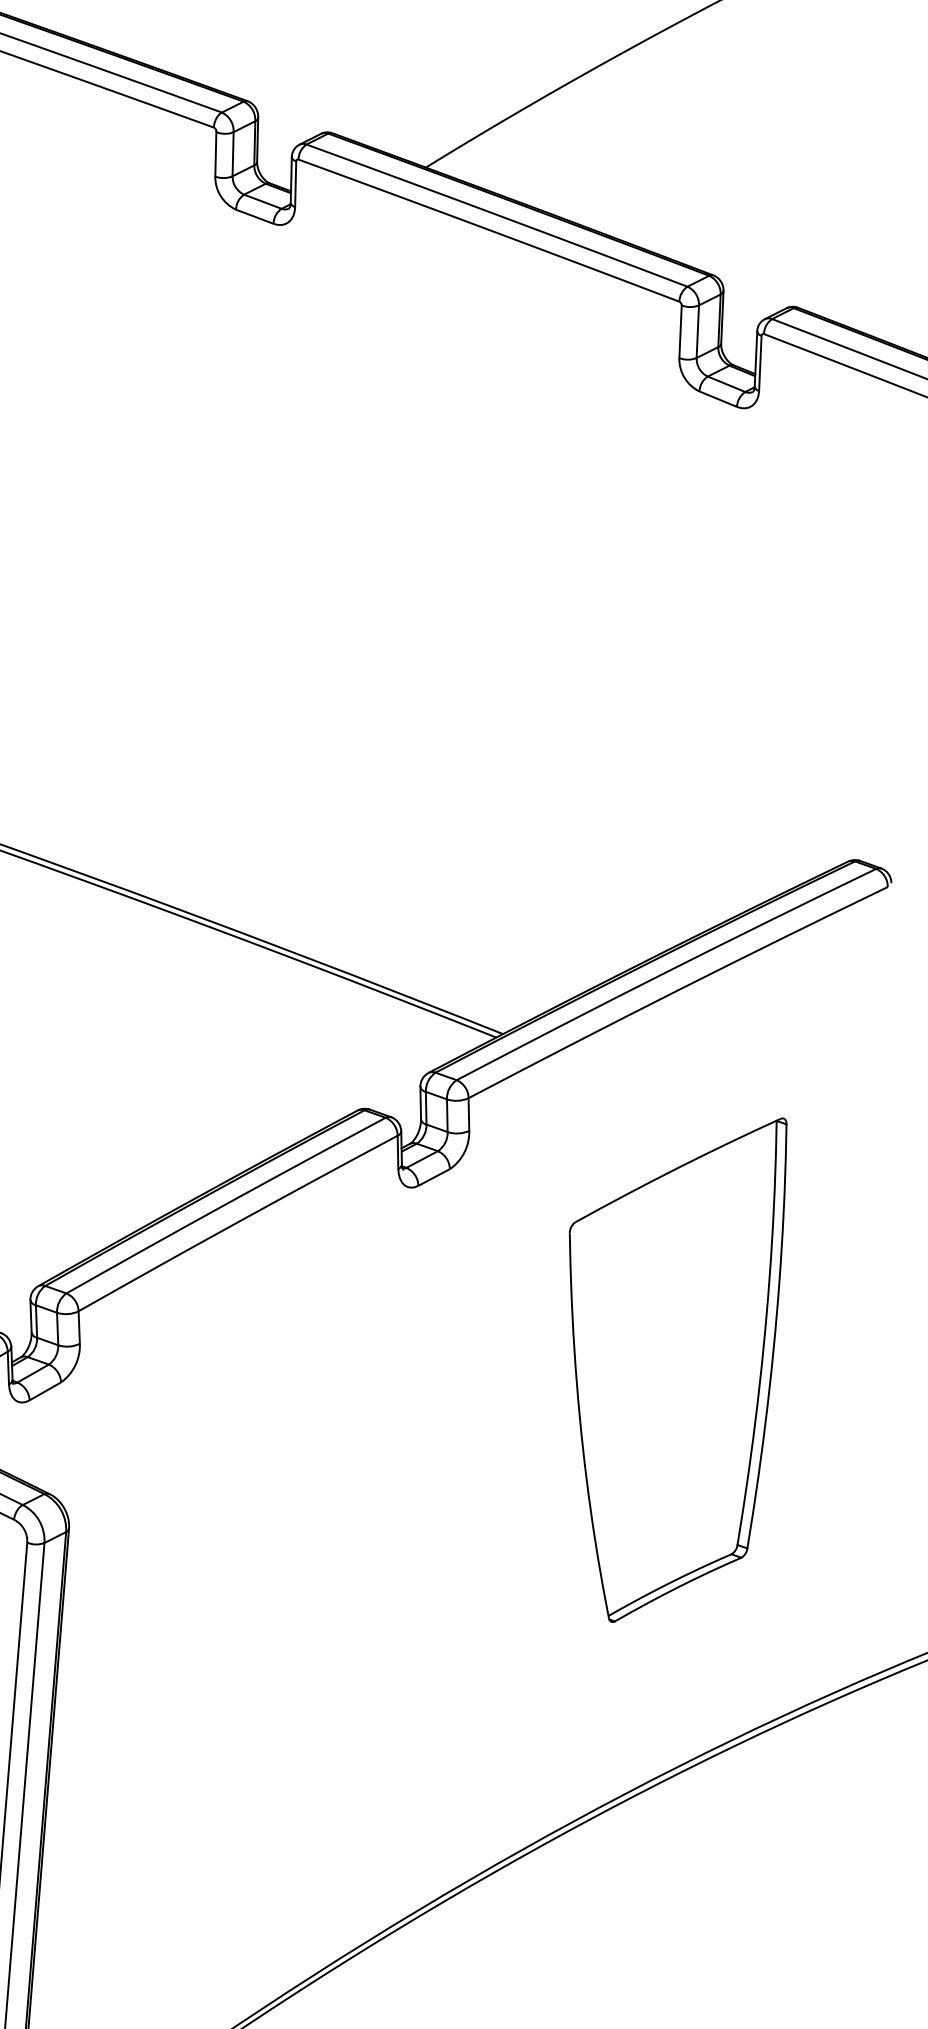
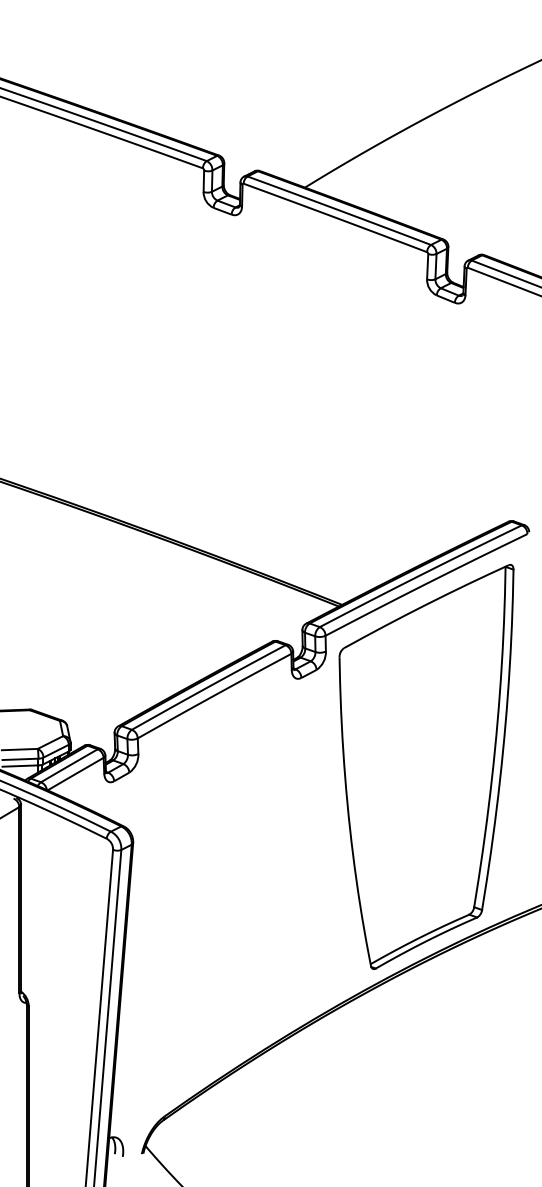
part: (678, 1369) -> (426, 766), size x1.67

